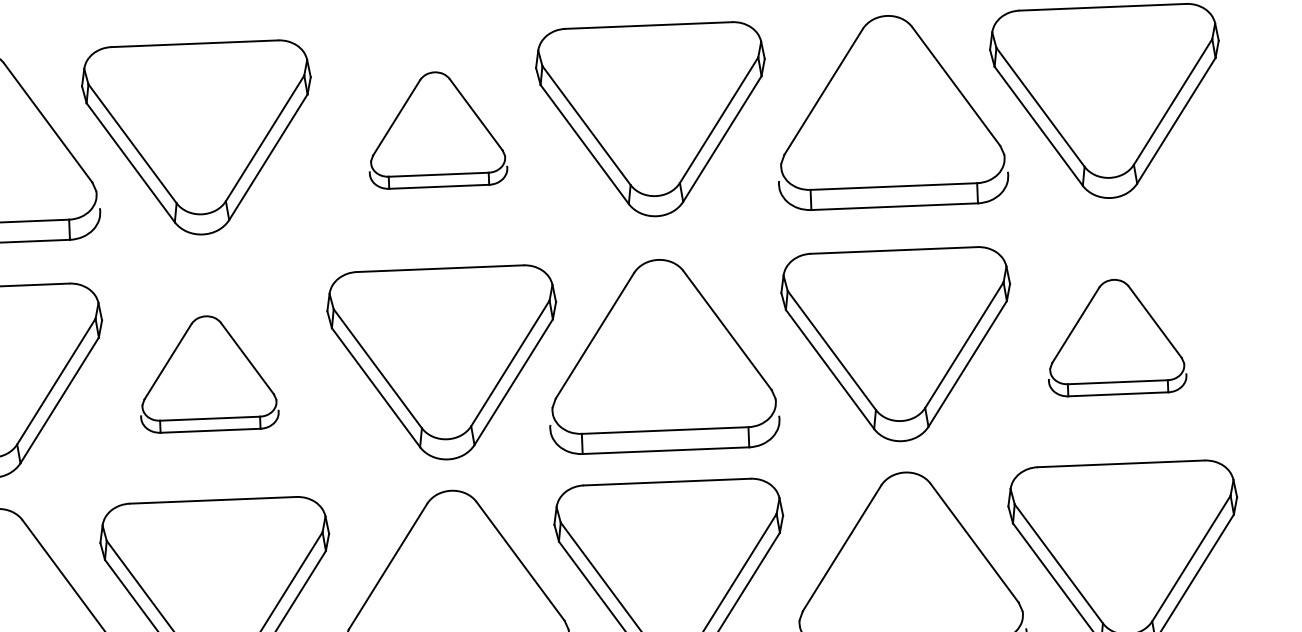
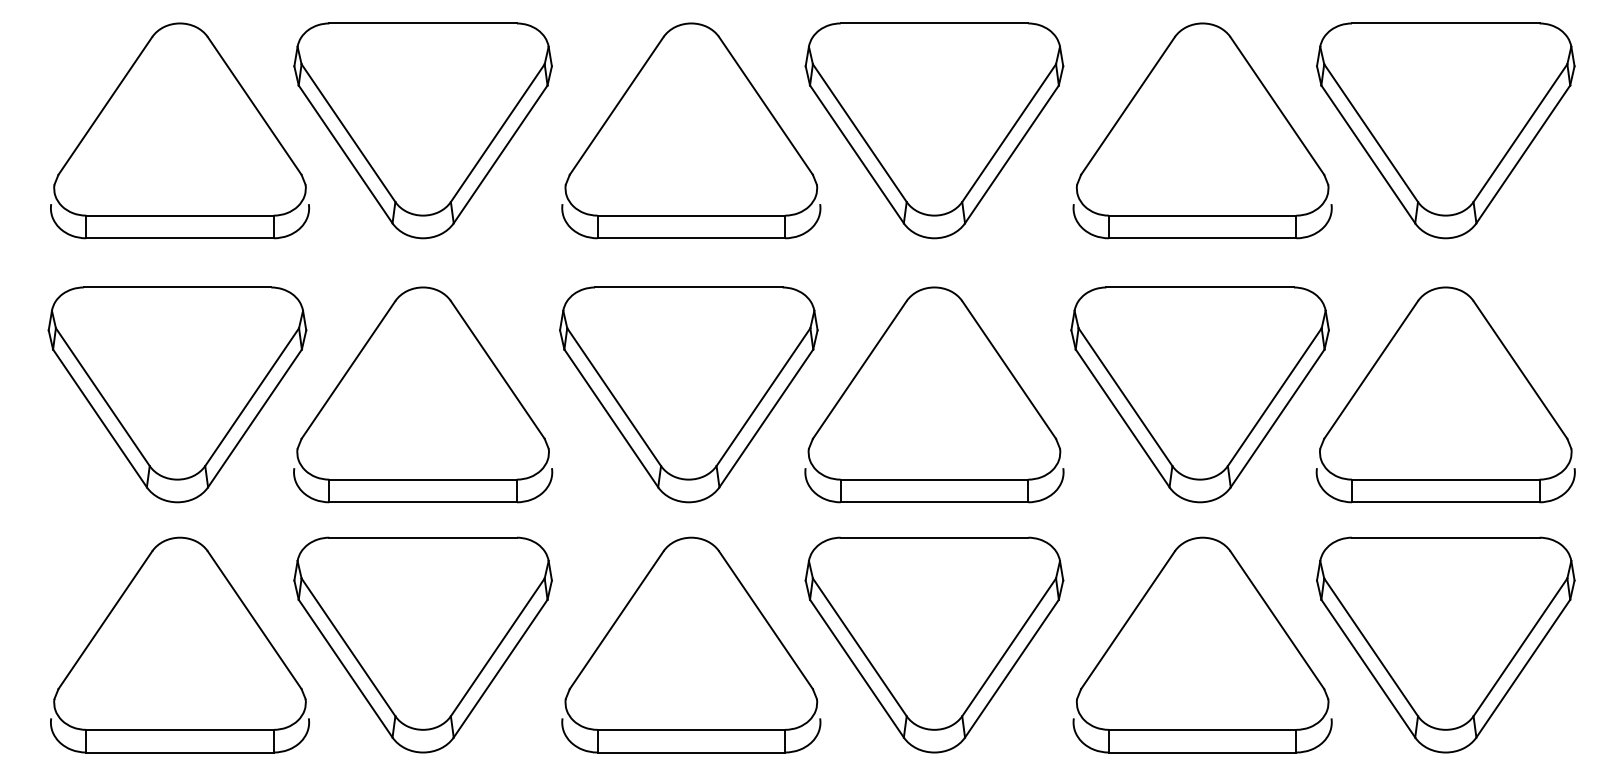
part: (436, 129) -> (691, 130), size x1.67
part: (1115, 336) -> (1445, 394), size x1.67
part: (208, 373) -> (423, 394), size x1.67

